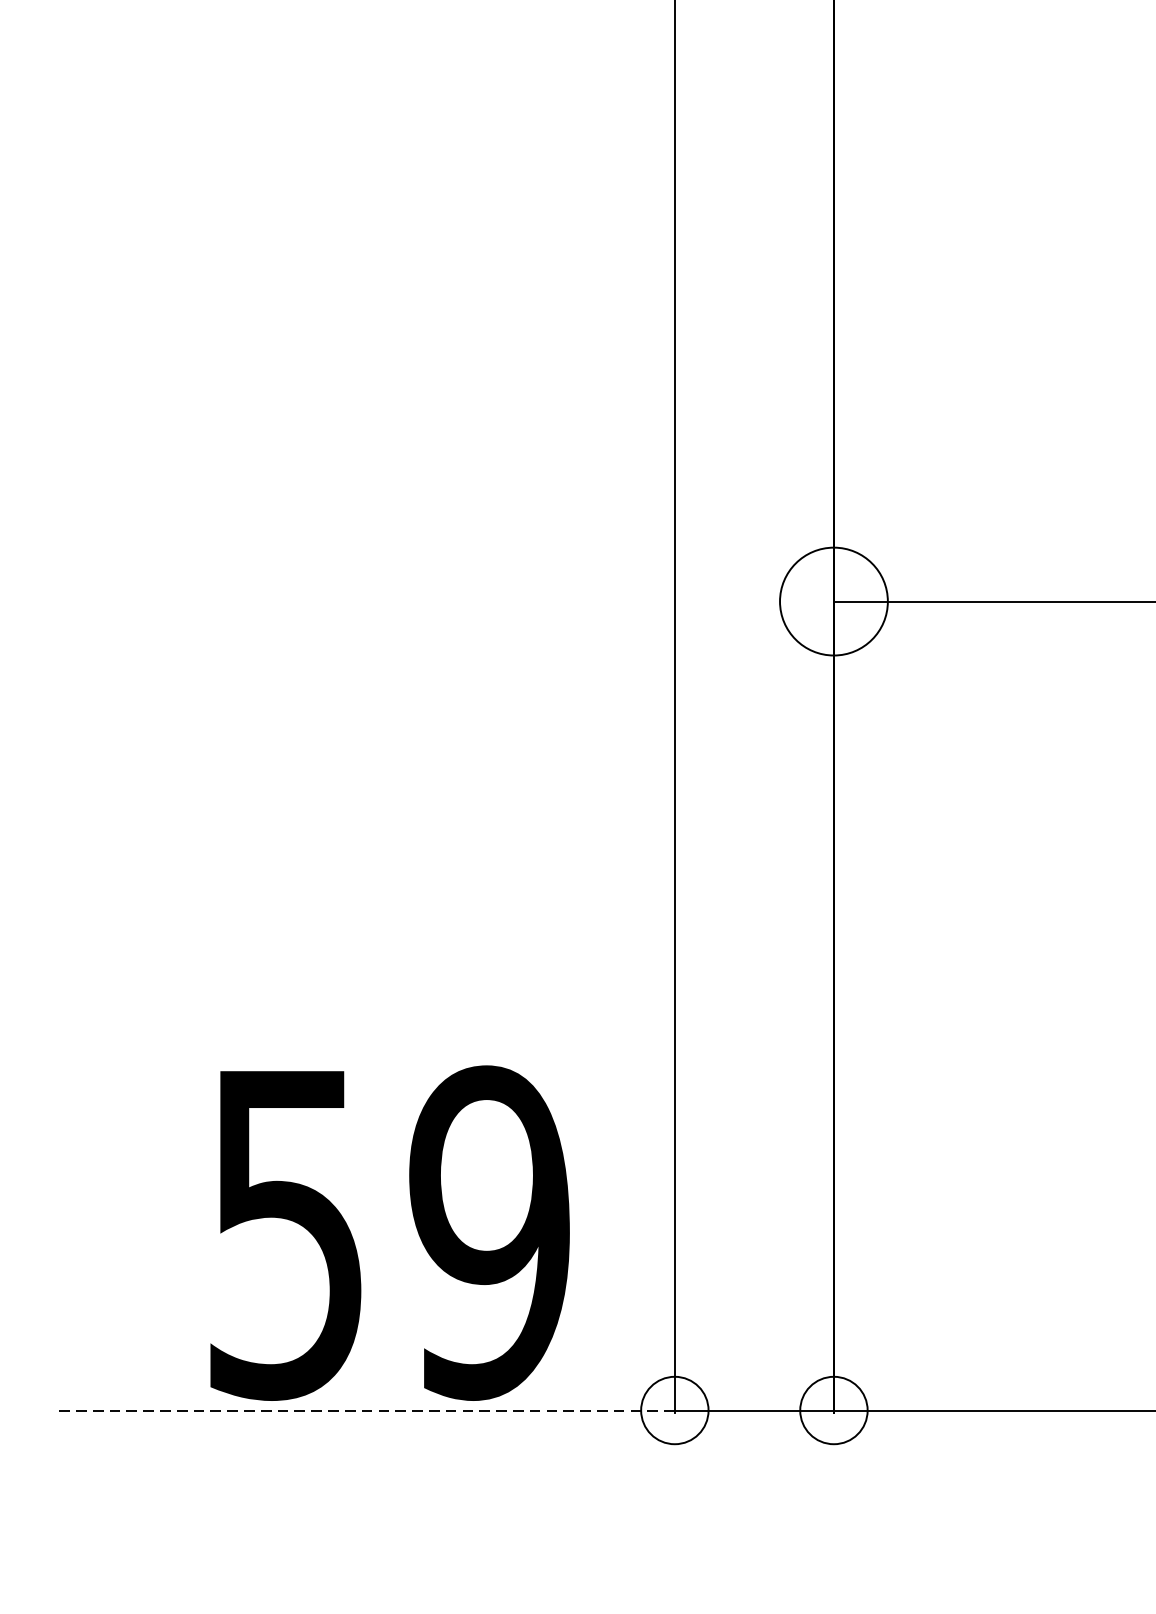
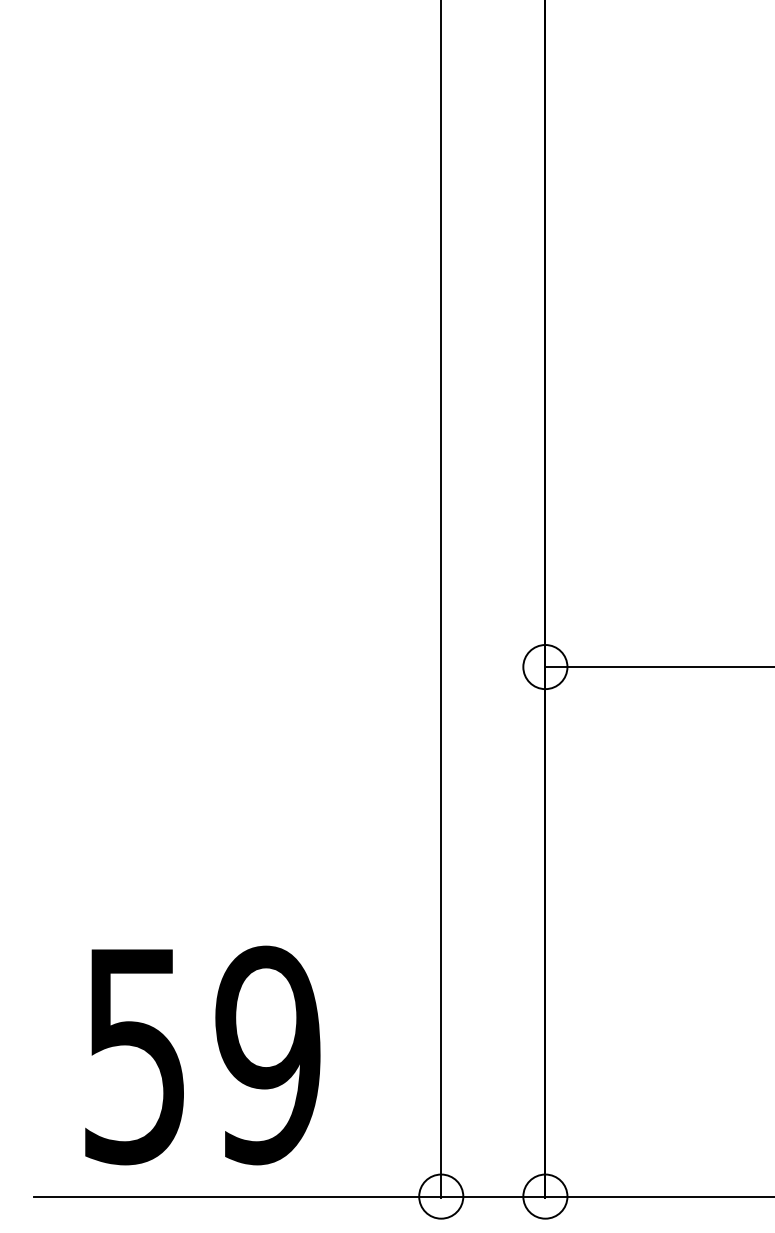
circle: (834, 602) -> (545, 667), size x0.62
text: (389, 1233) -> (202, 1055), moved
line: (363, 1410) -> (237, 1196), dashed -> solid

